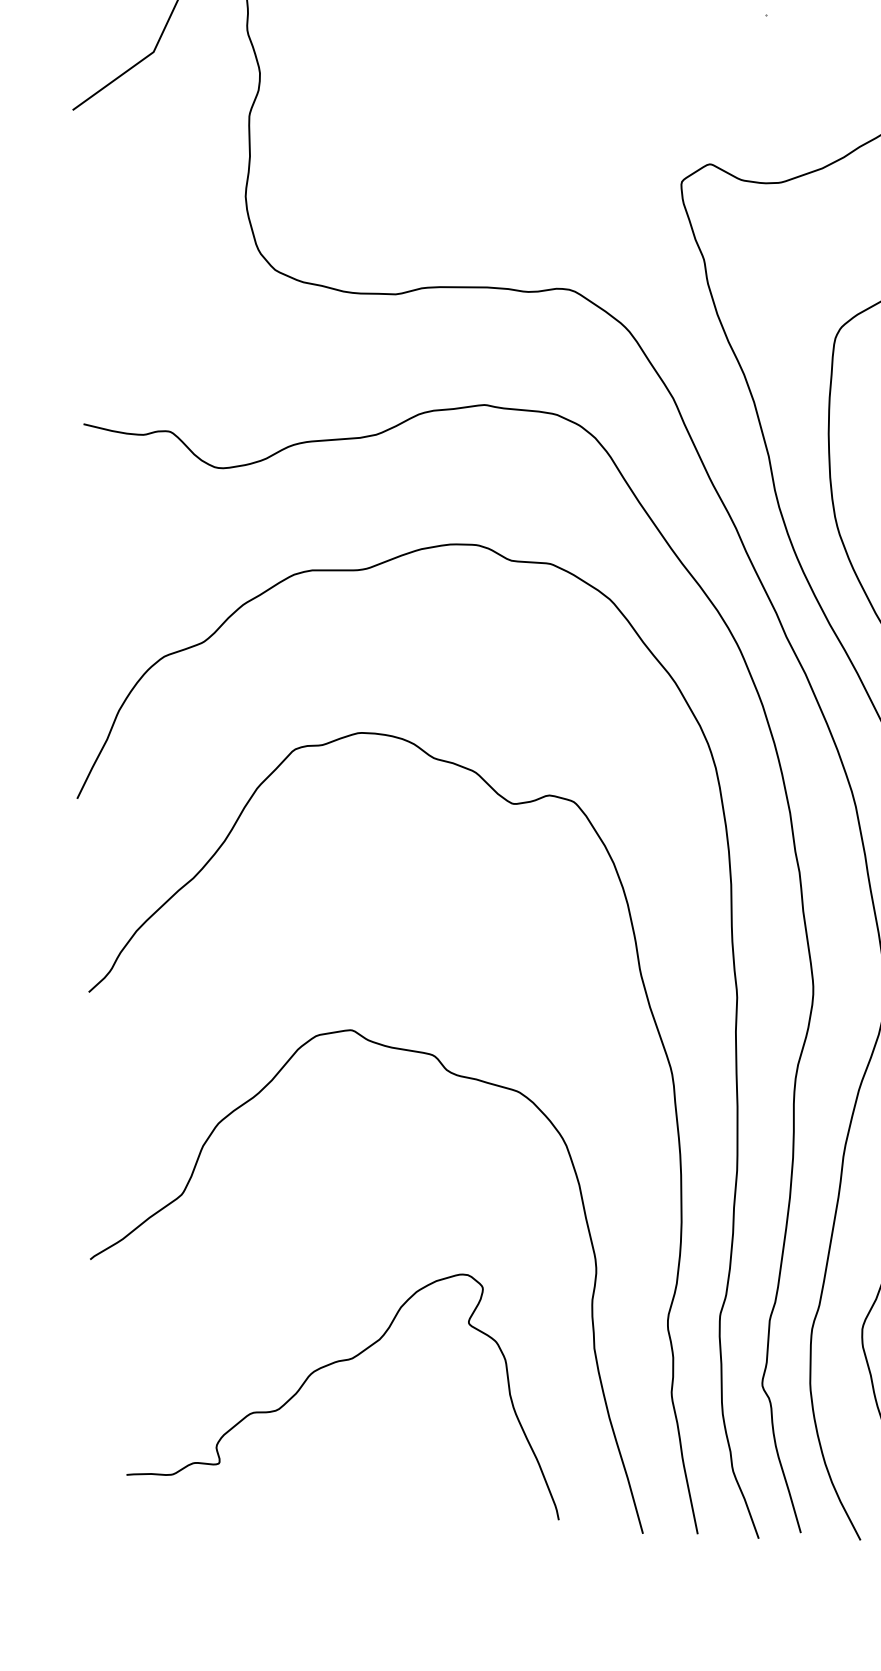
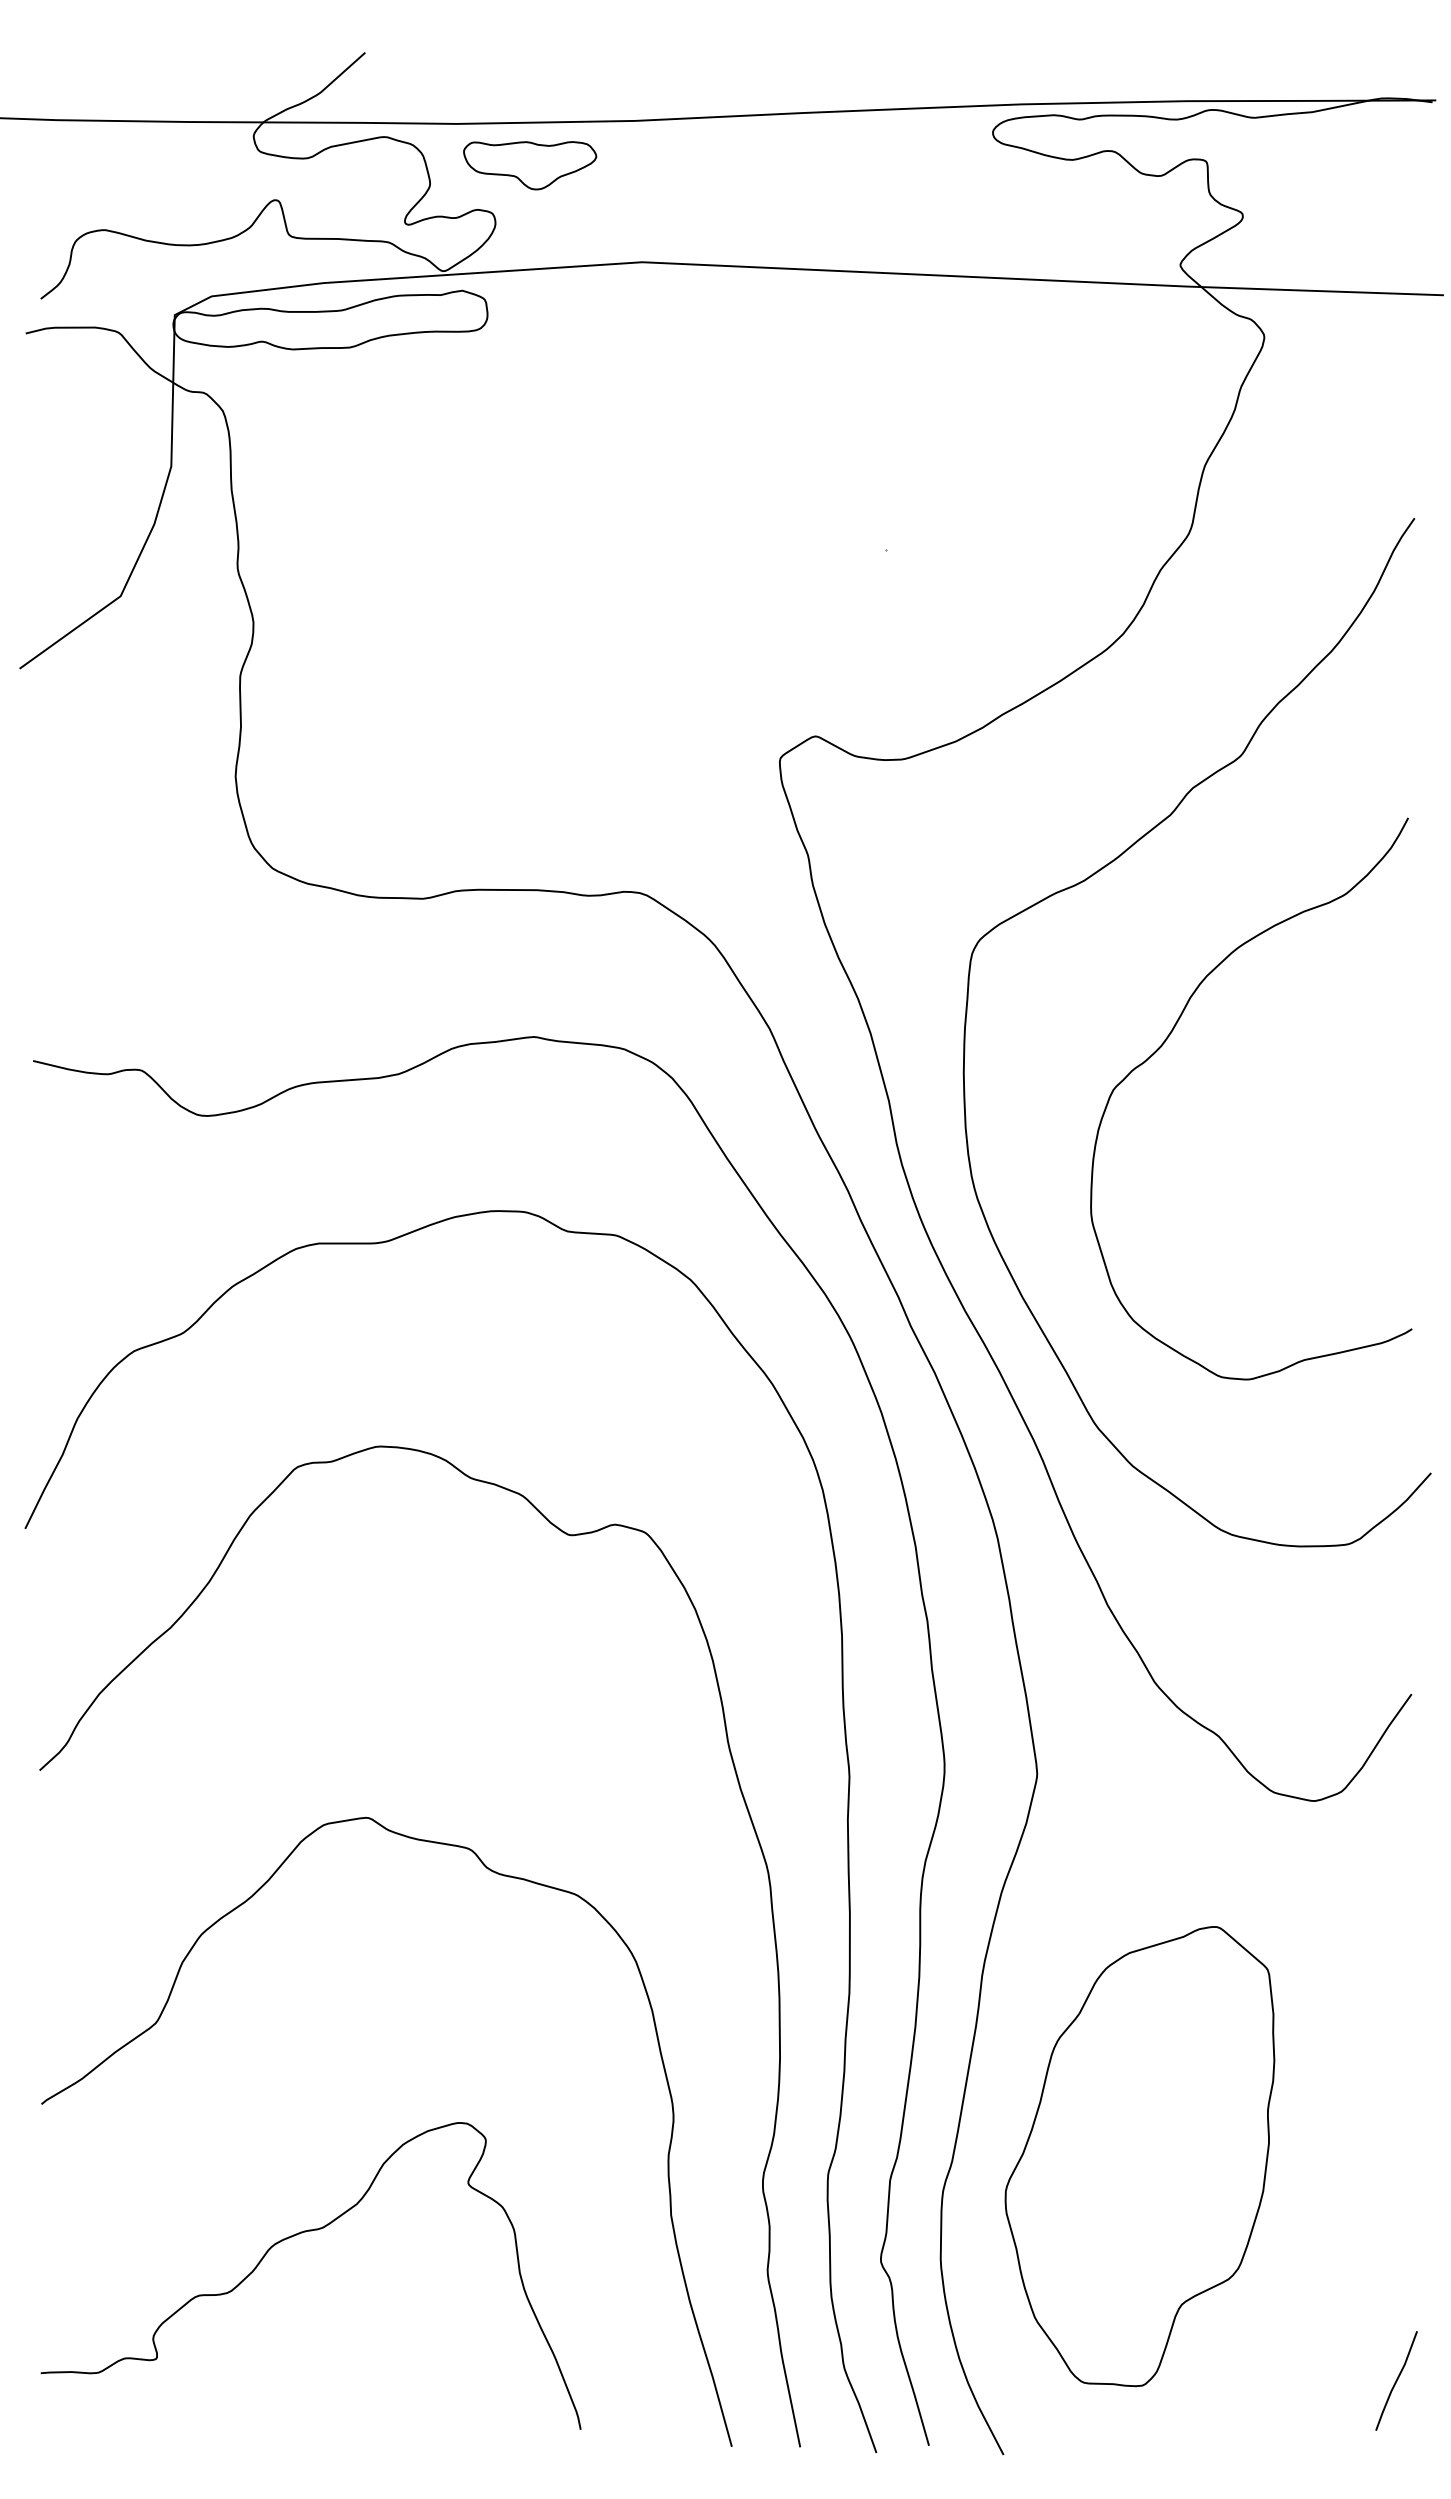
curve: (328, 1366) -> (292, 2237), moved

